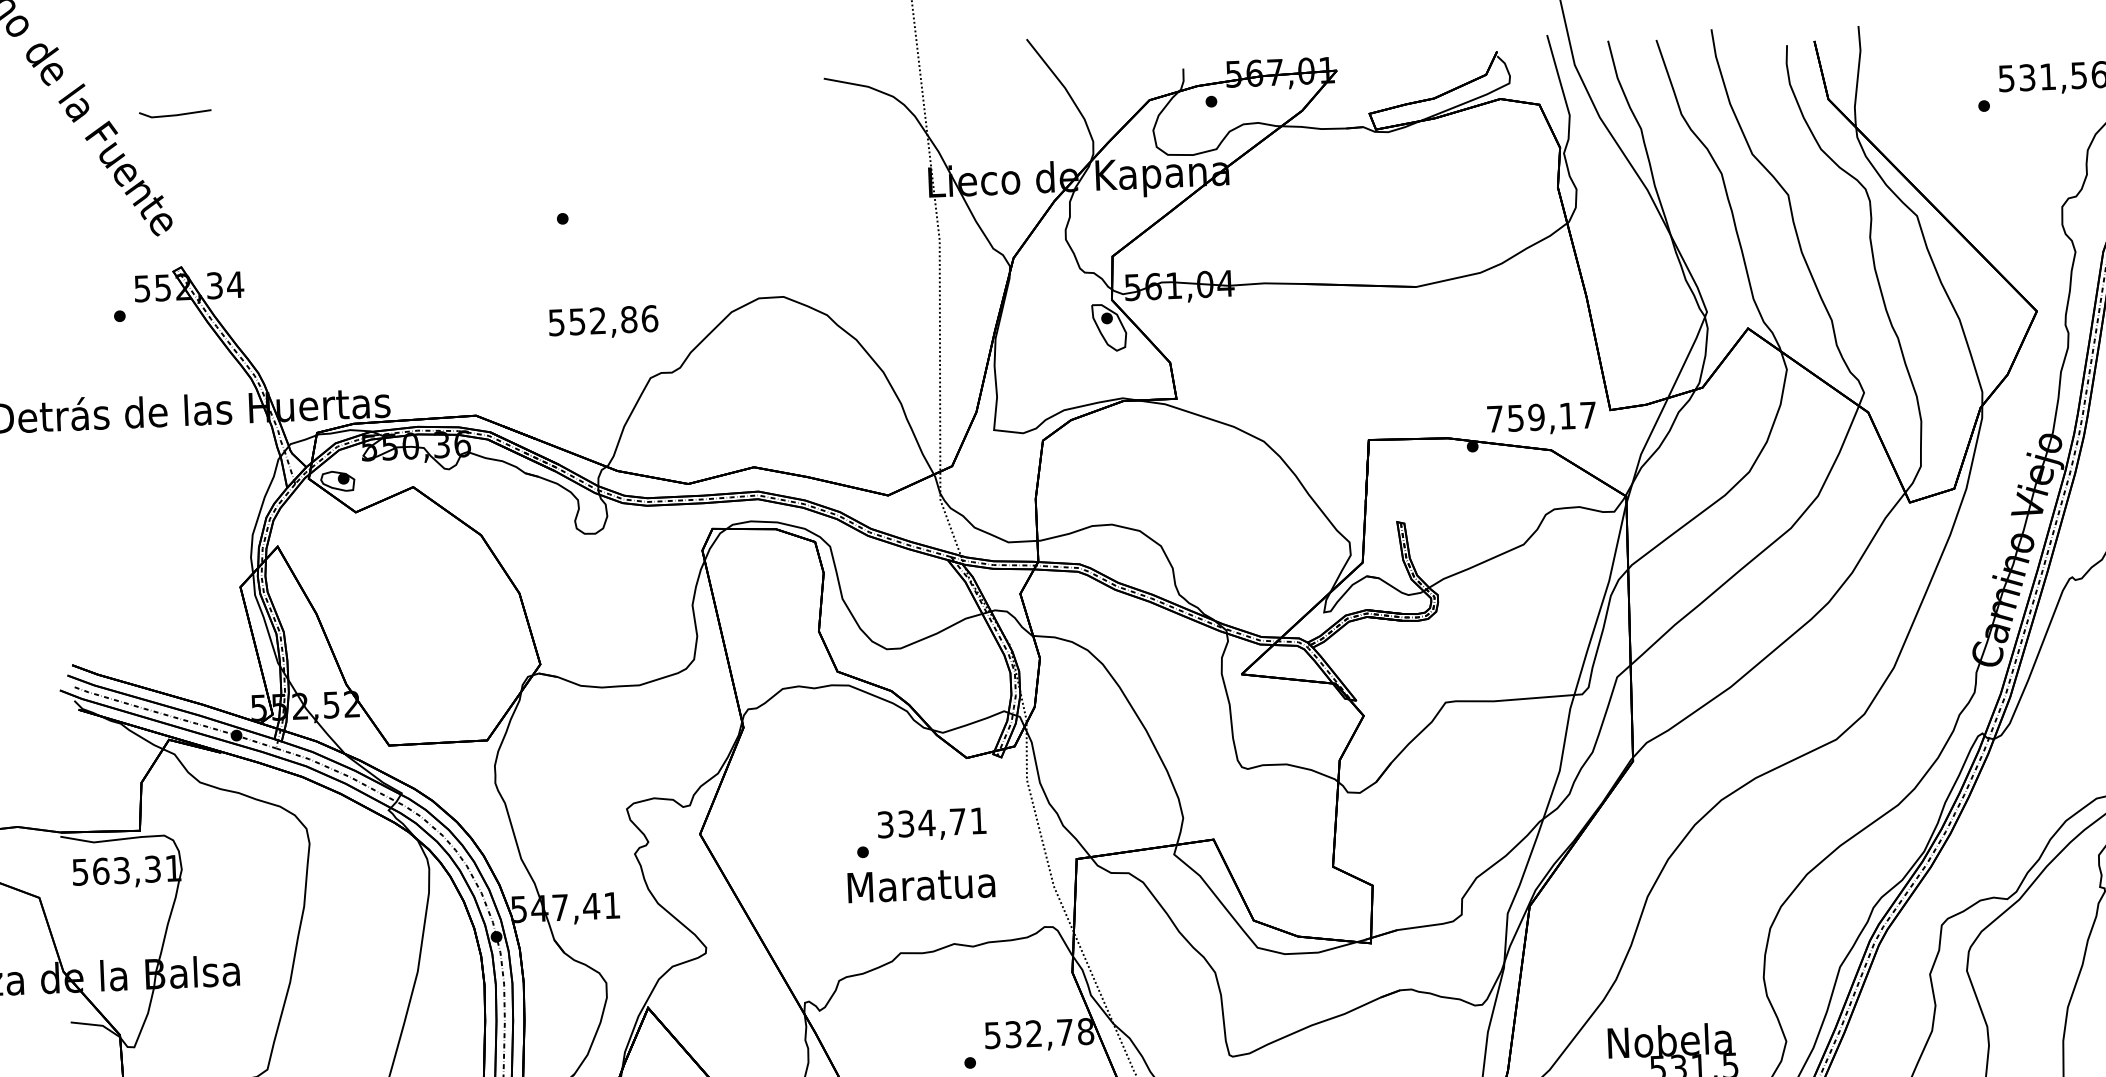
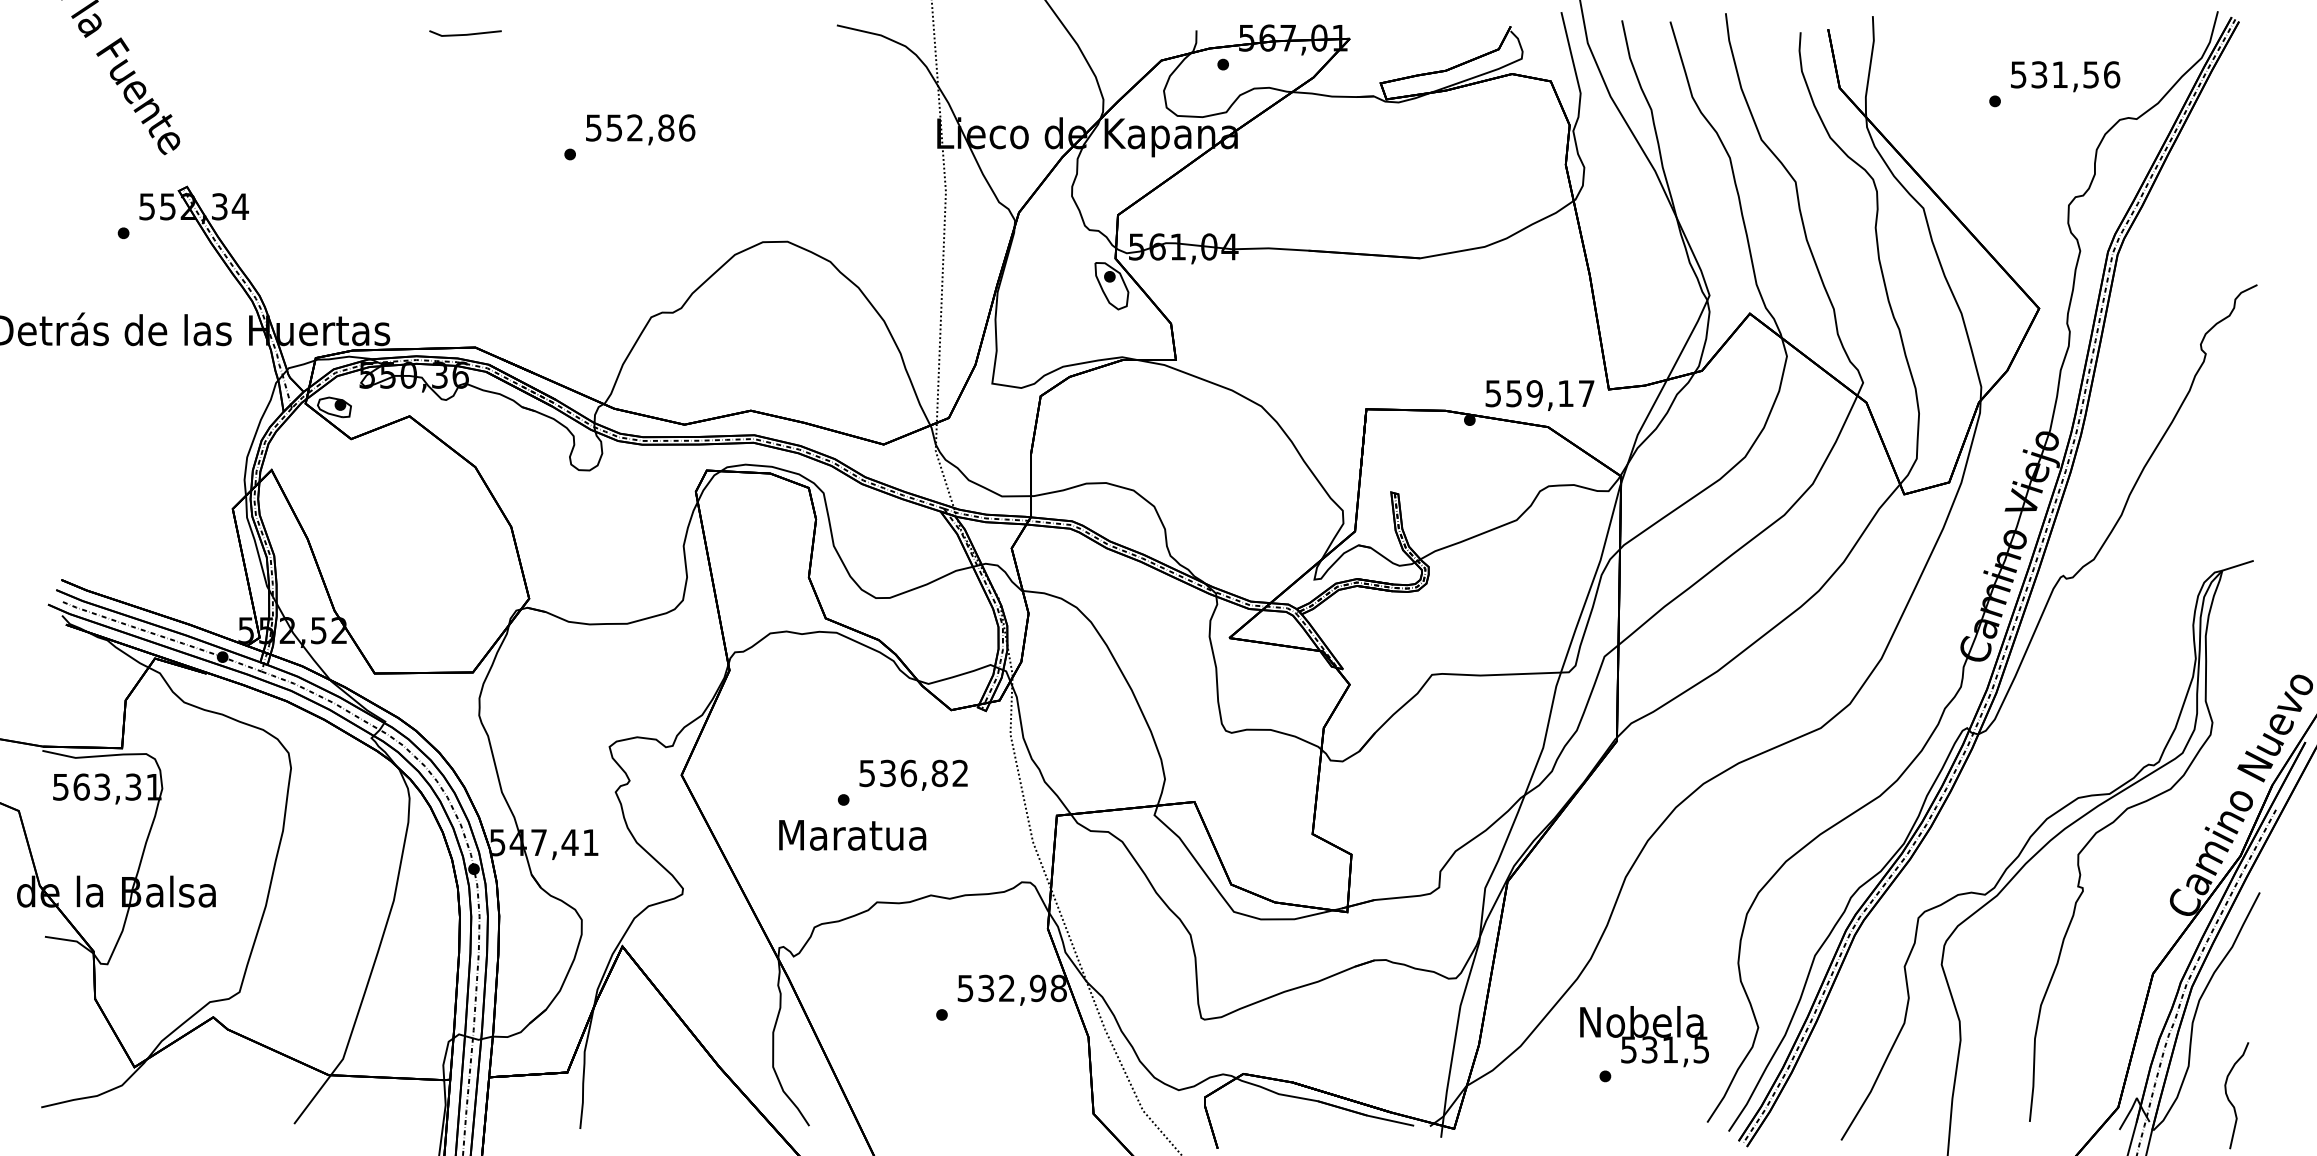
line: (175, 114) -> (465, 34), moved
text: (603, 322) -> (640, 129), moved
text: (1494, 419) -> (1492, 393), 759,17 -> 559,17
text: (931, 822) -> (913, 773), 334,71 -> 536,82
text: (921, 885) -> (852, 835), moved
text: (1064, 1032) -> (1037, 988), 532,78 -> 532,98

